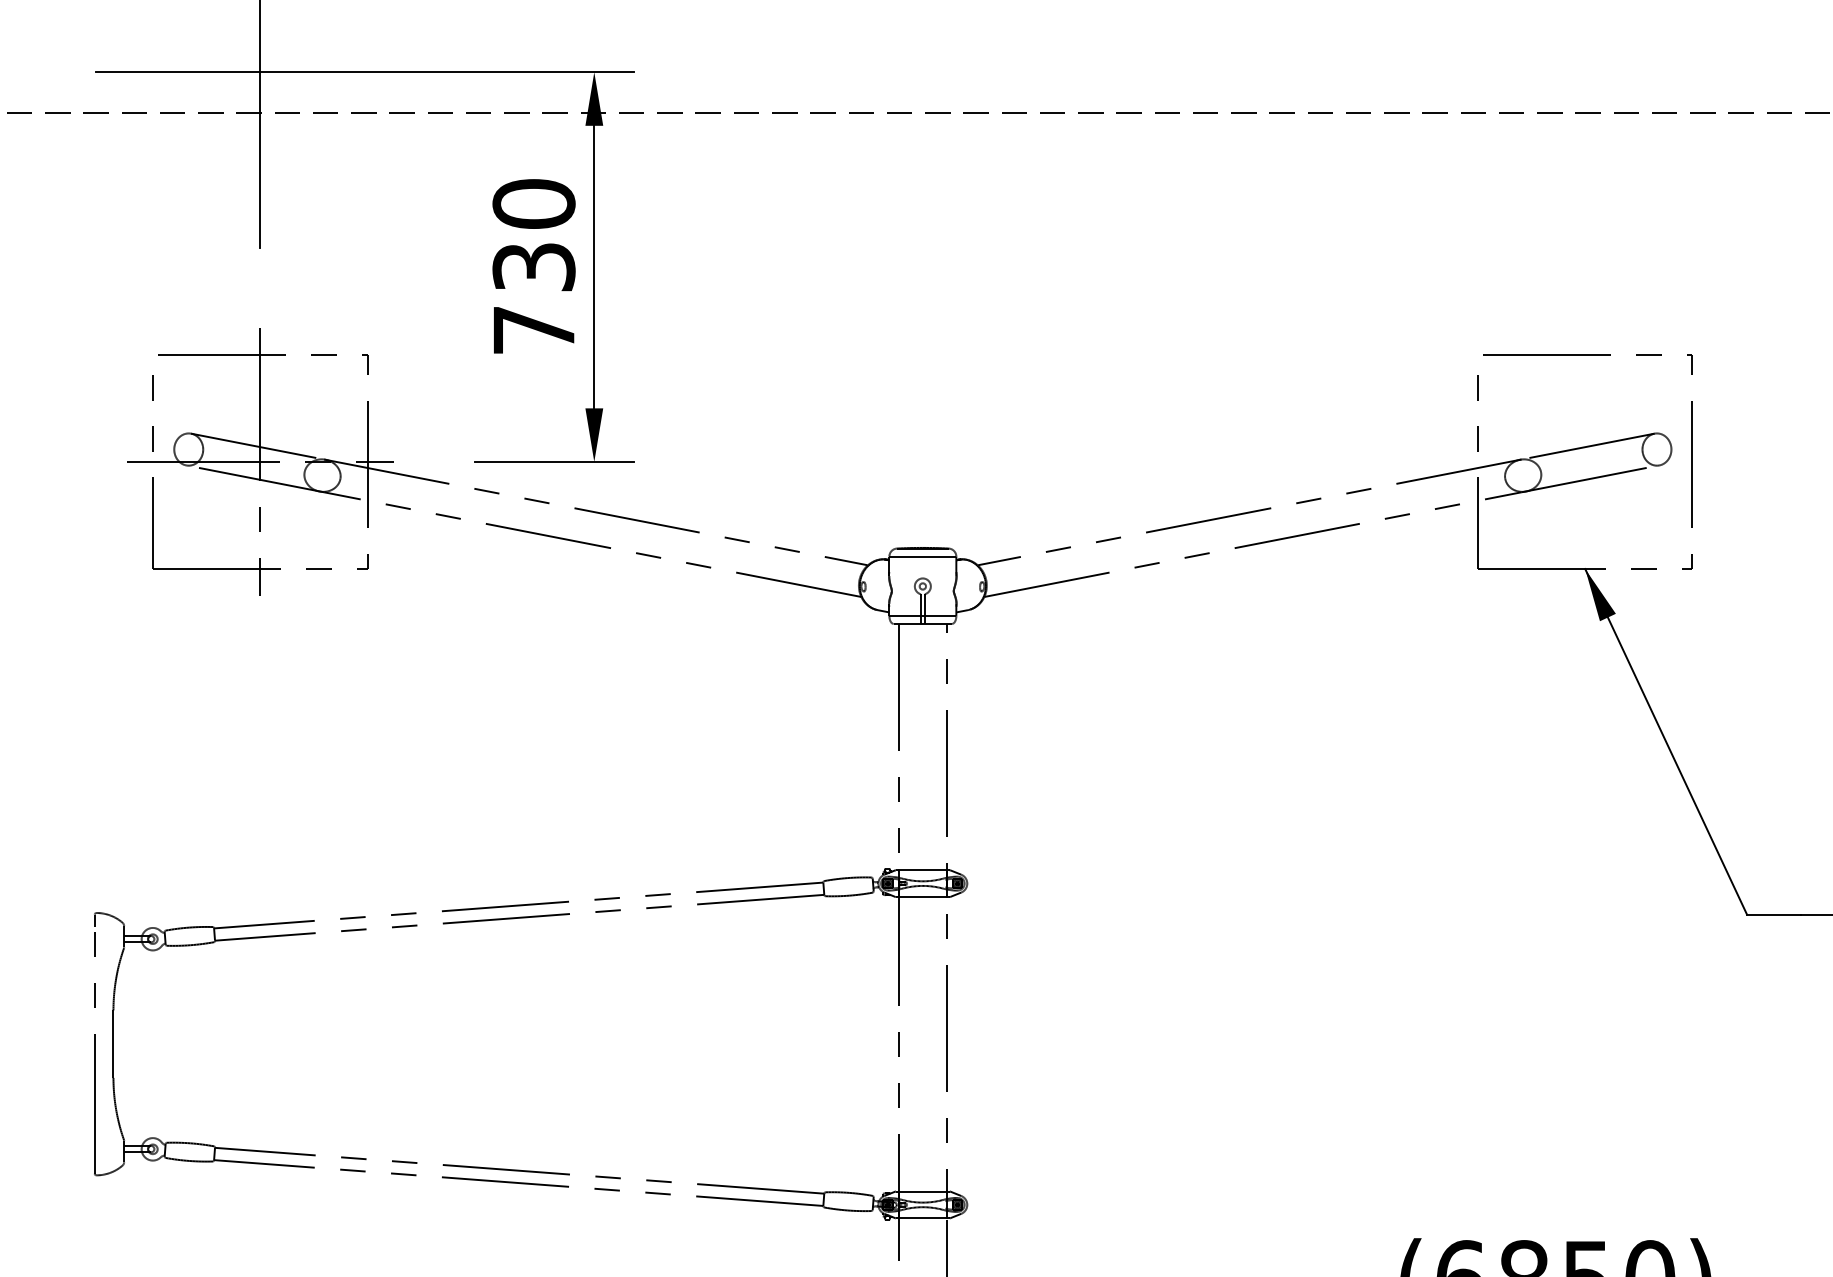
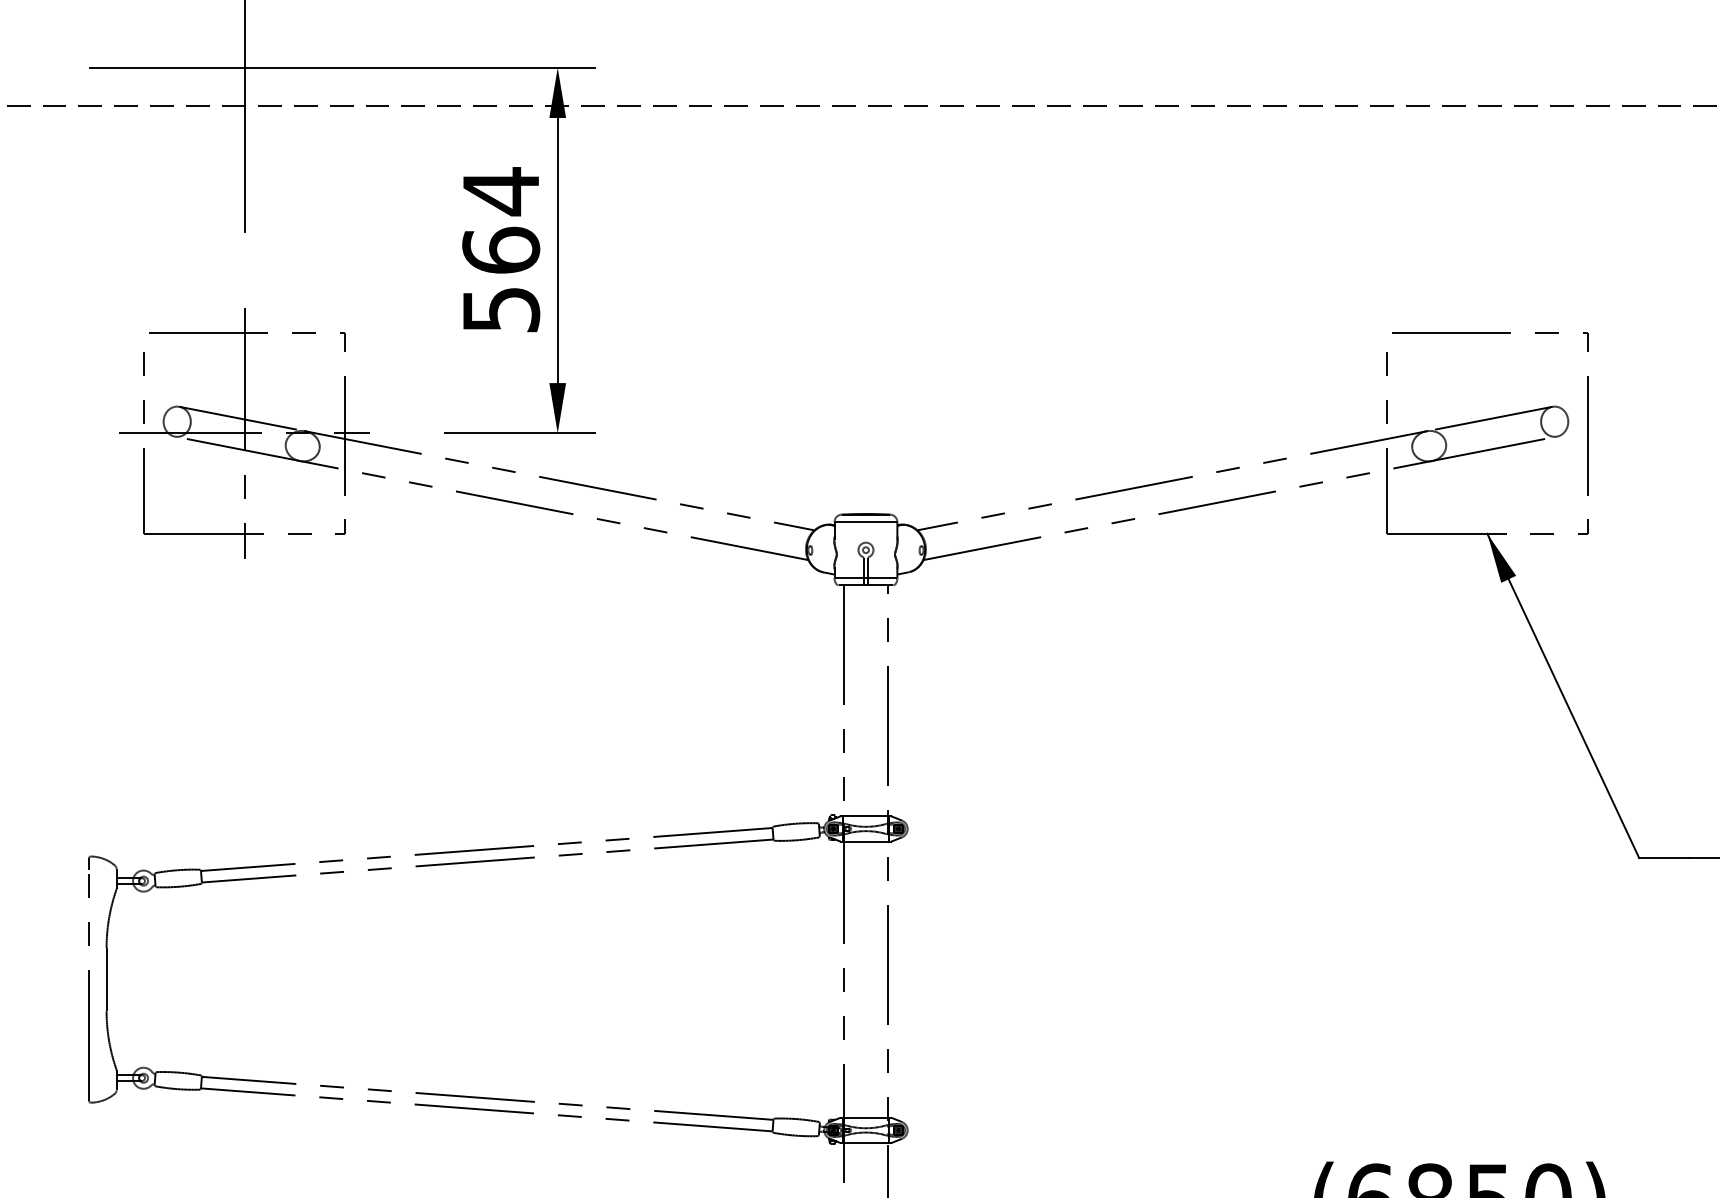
text: (533, 265) -> (500, 249), 730 -> 564

